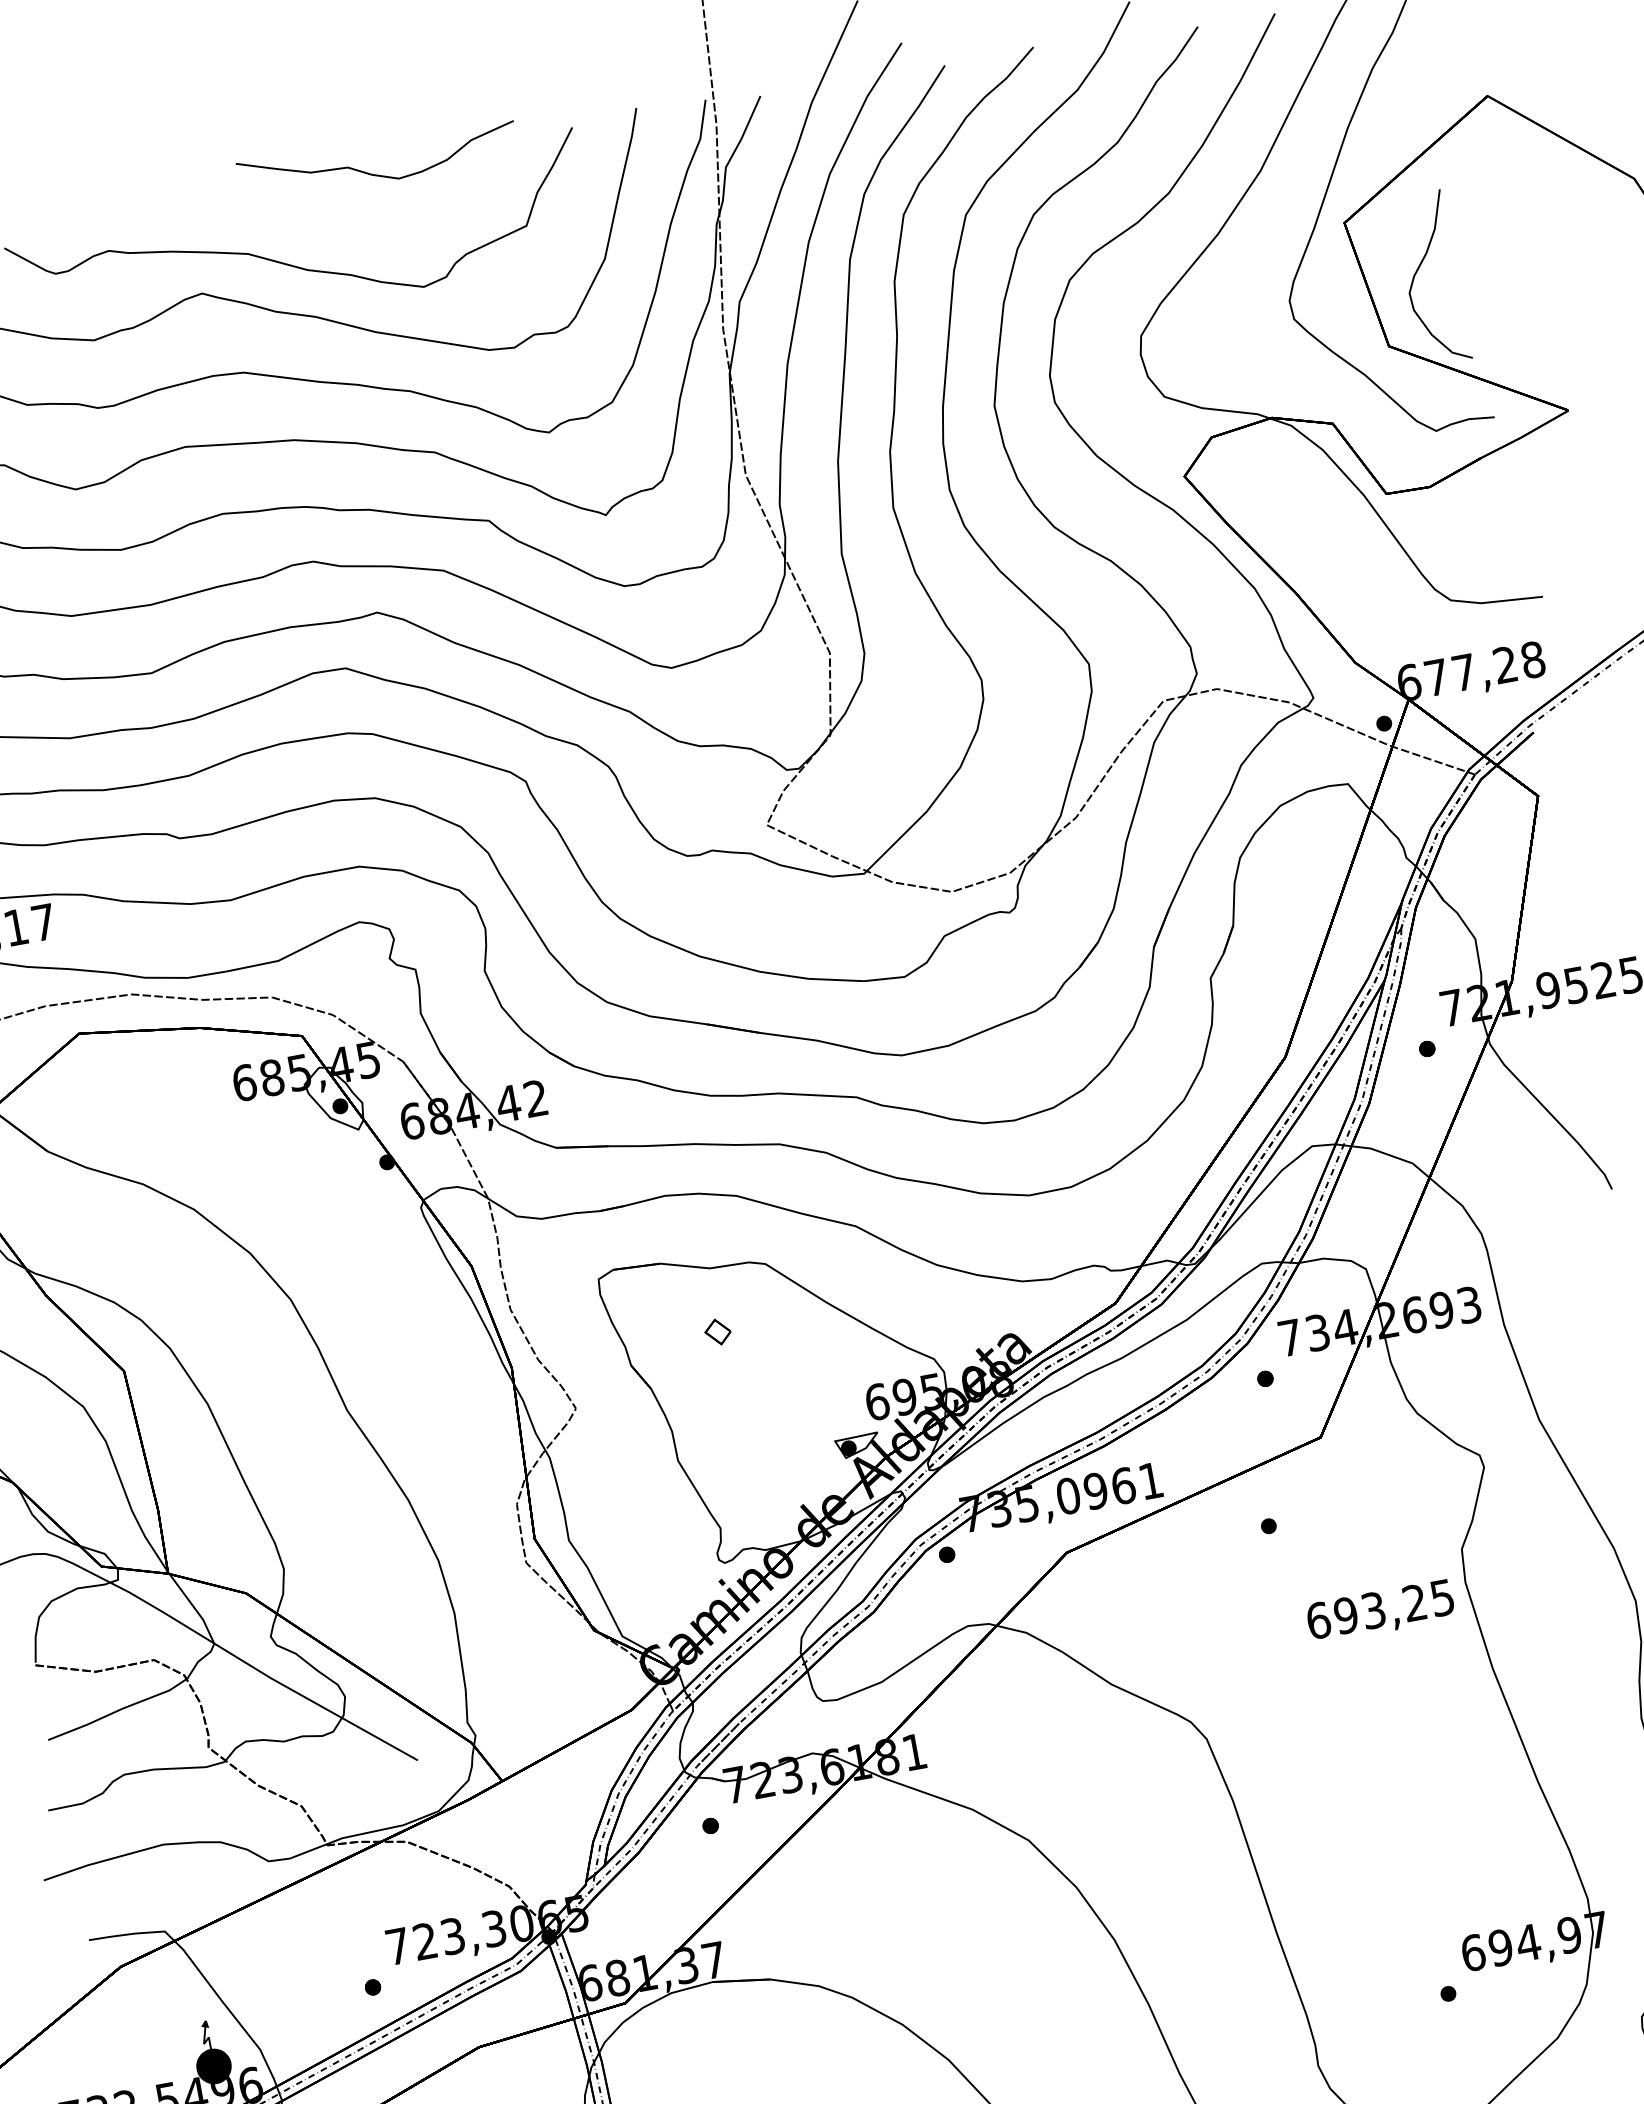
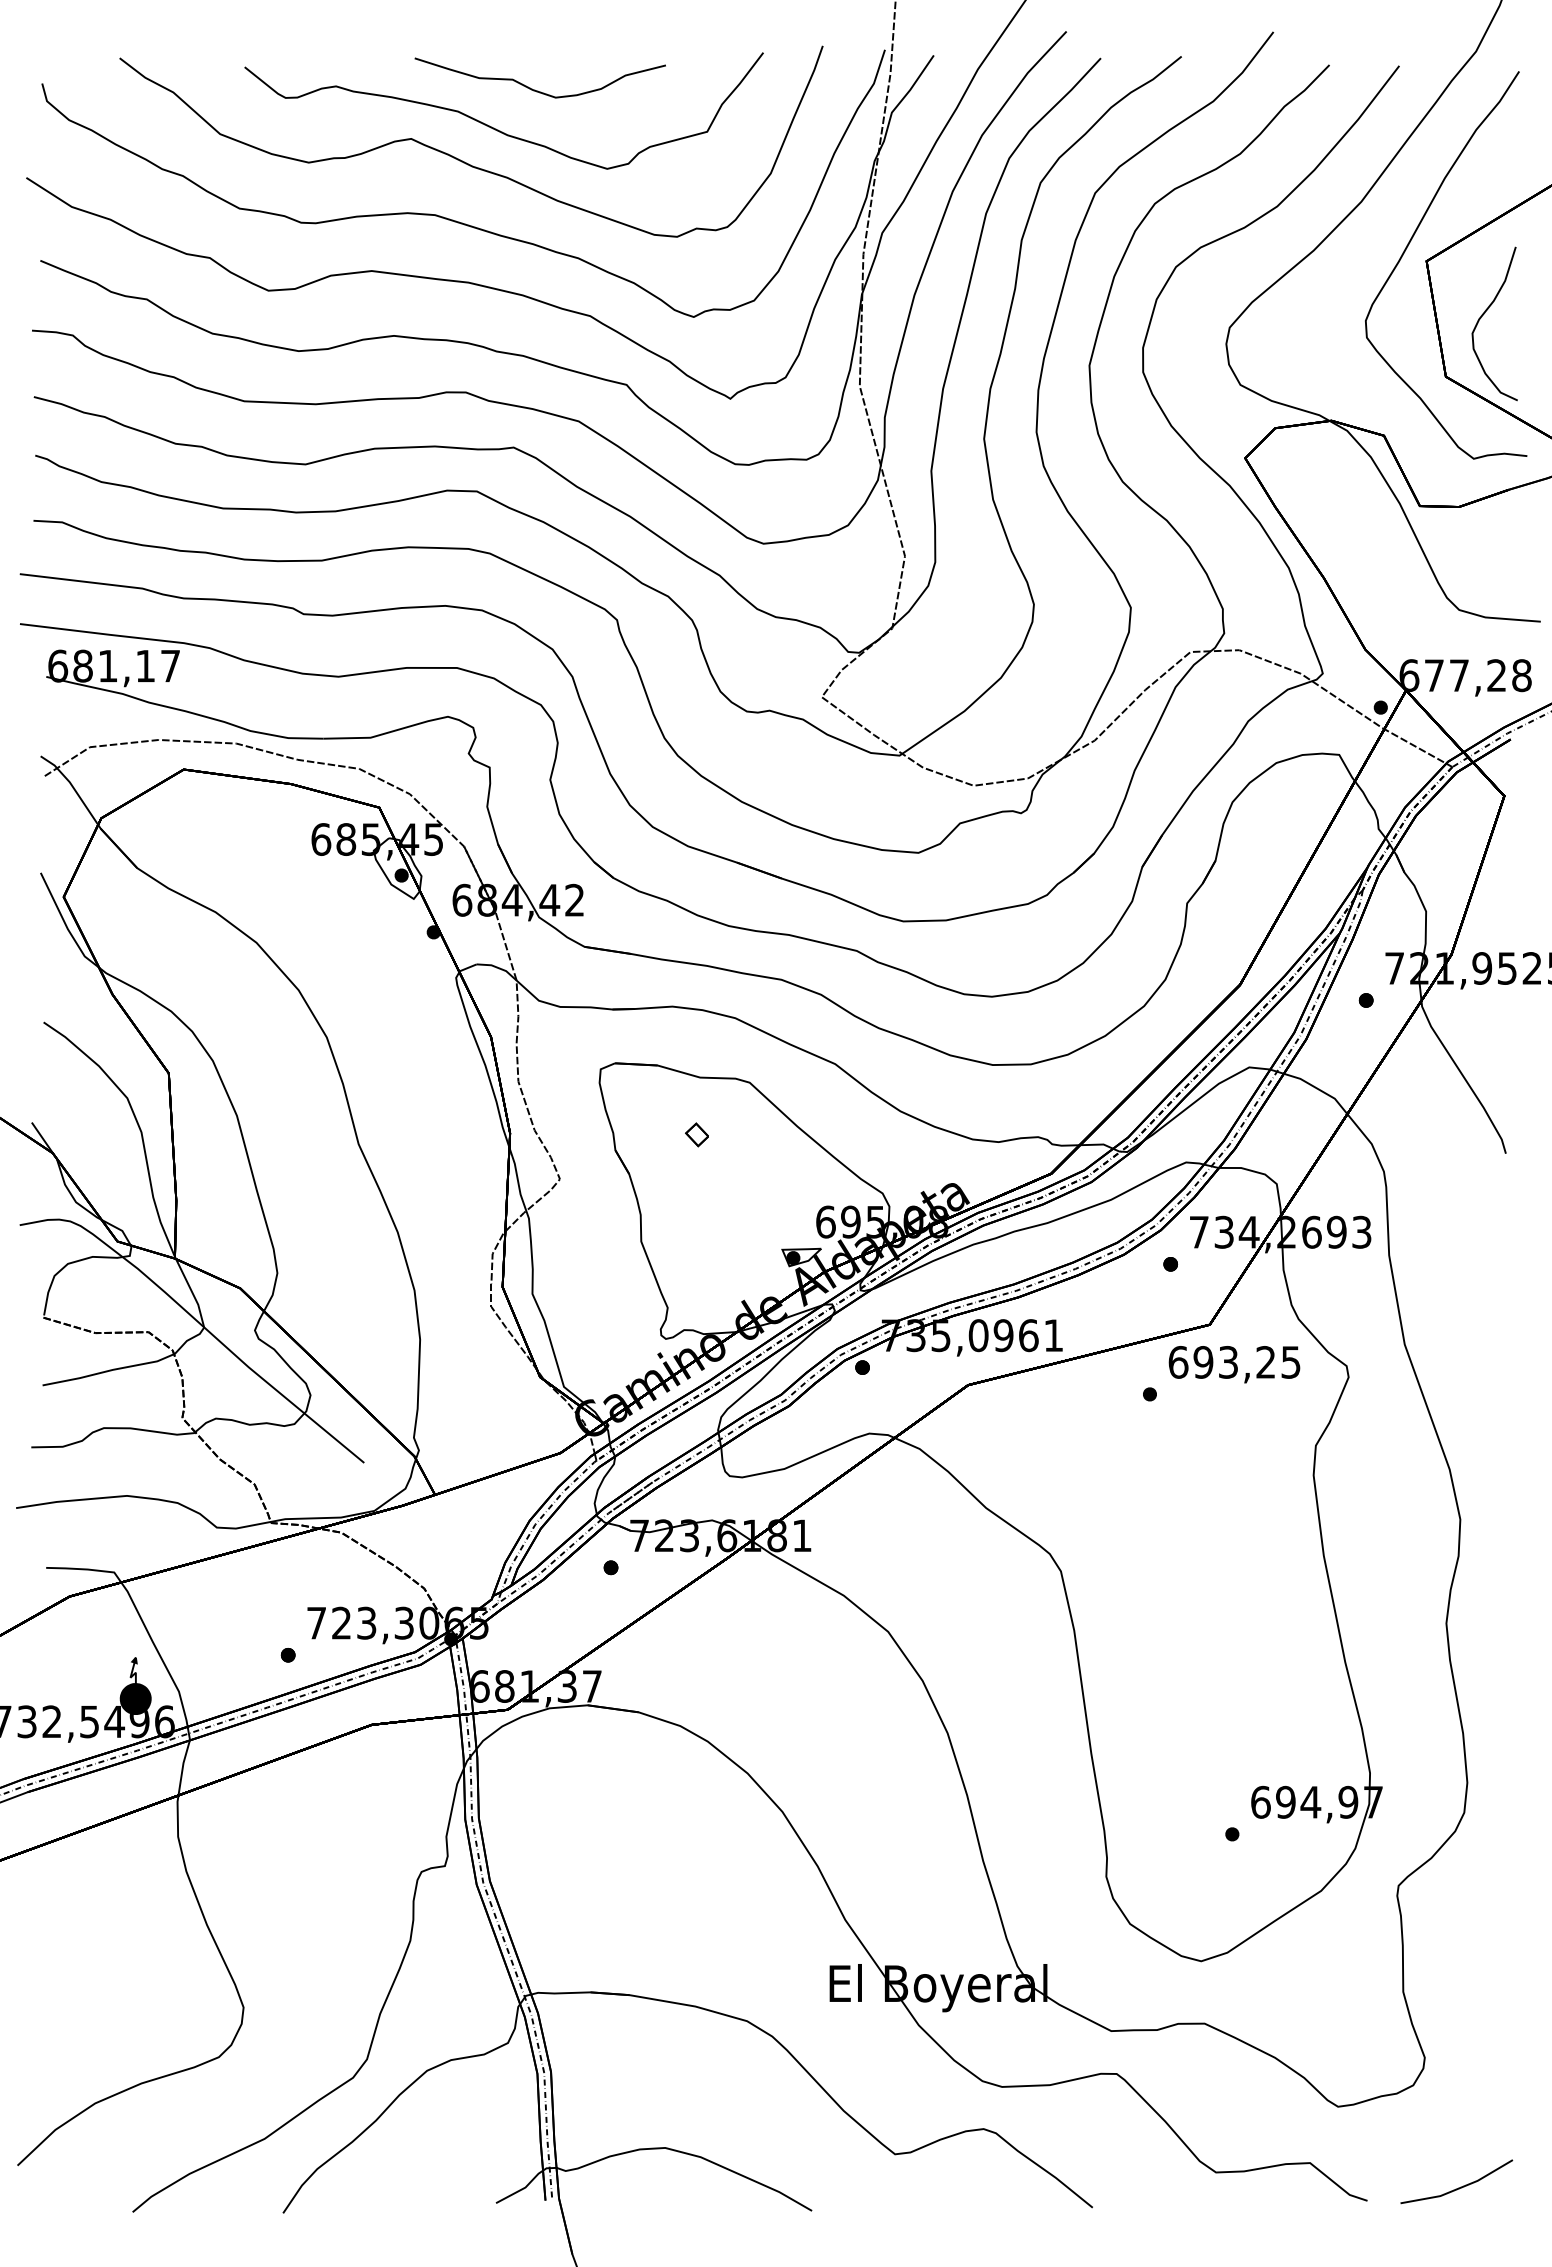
curve: (374, 173) -> (535, 89), moved
text: (1380, 1611) -> (1234, 1364), moved

